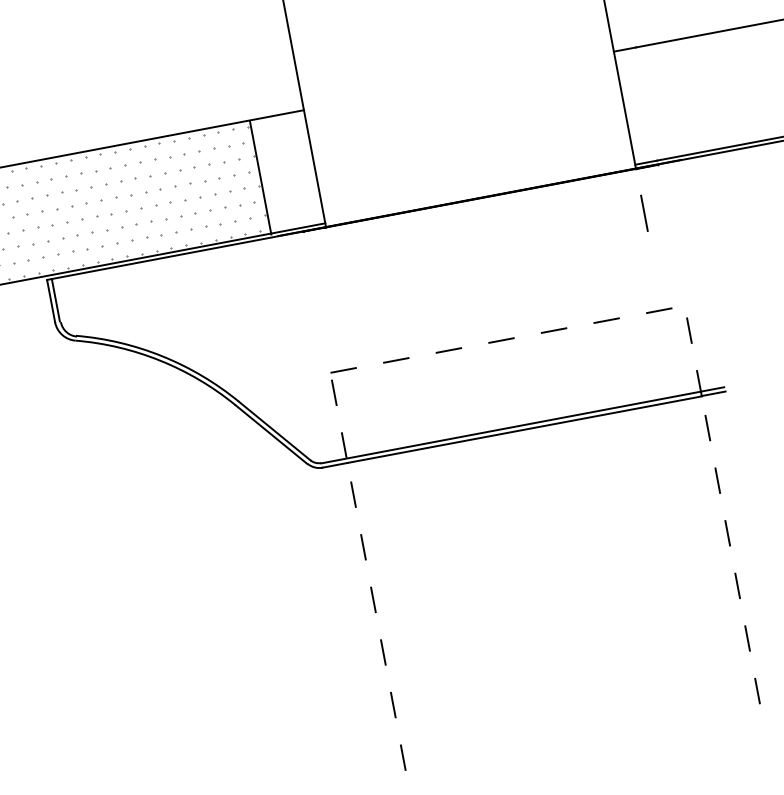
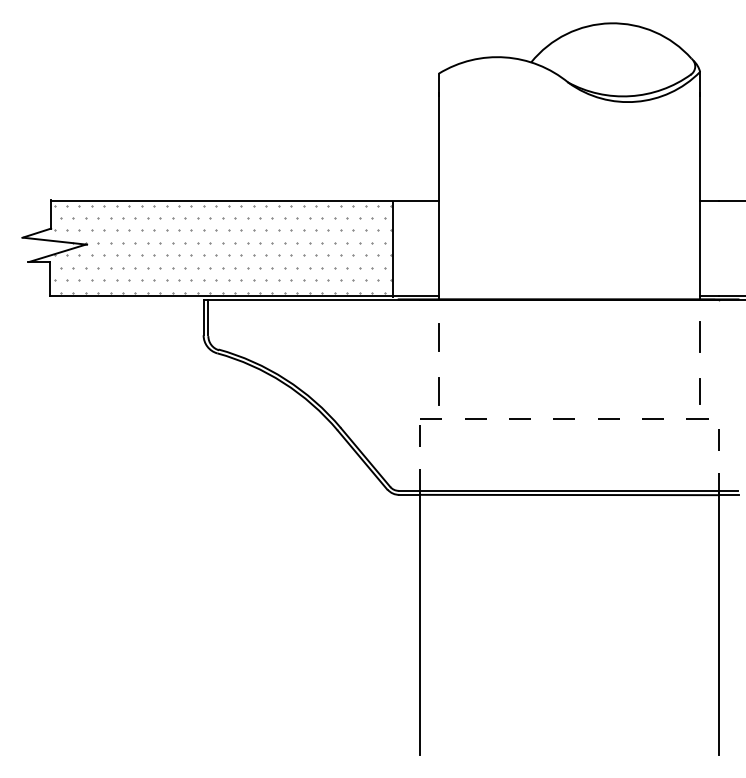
line: (333, 271) -> (438, 336), added
line: (656, 277) -> (700, 391), added
line: (346, 336) -> (438, 391), added
line: (729, 547) -> (718, 622), dashed -> solid
line: (376, 614) -> (420, 622), dashed -> solid

